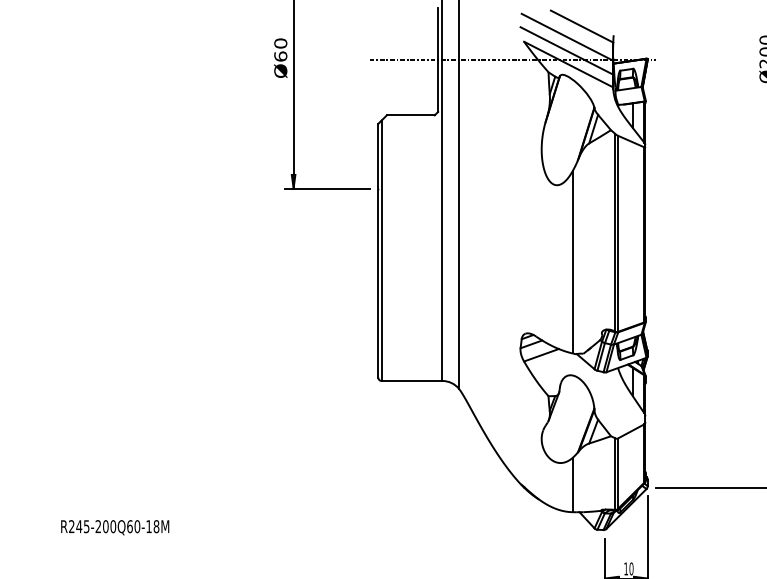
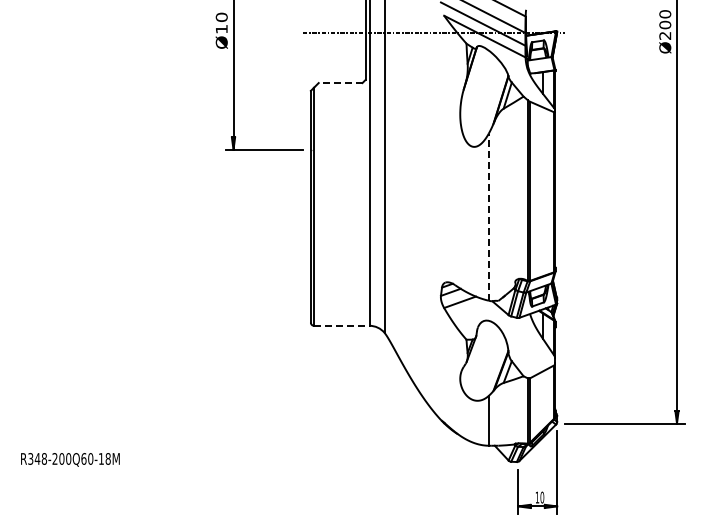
text: (280, 55) -> (221, 28), Ø60 -> Ø10
line: (410, 115) -> (340, 83), solid -> dashed
line: (572, 261) -> (488, 216), solid -> dashed
line: (411, 380) -> (341, 325), solid -> dashed
text: (79, 526) -> (37, 458), R245-200Q60-18M -> R348-200Q60-18M

